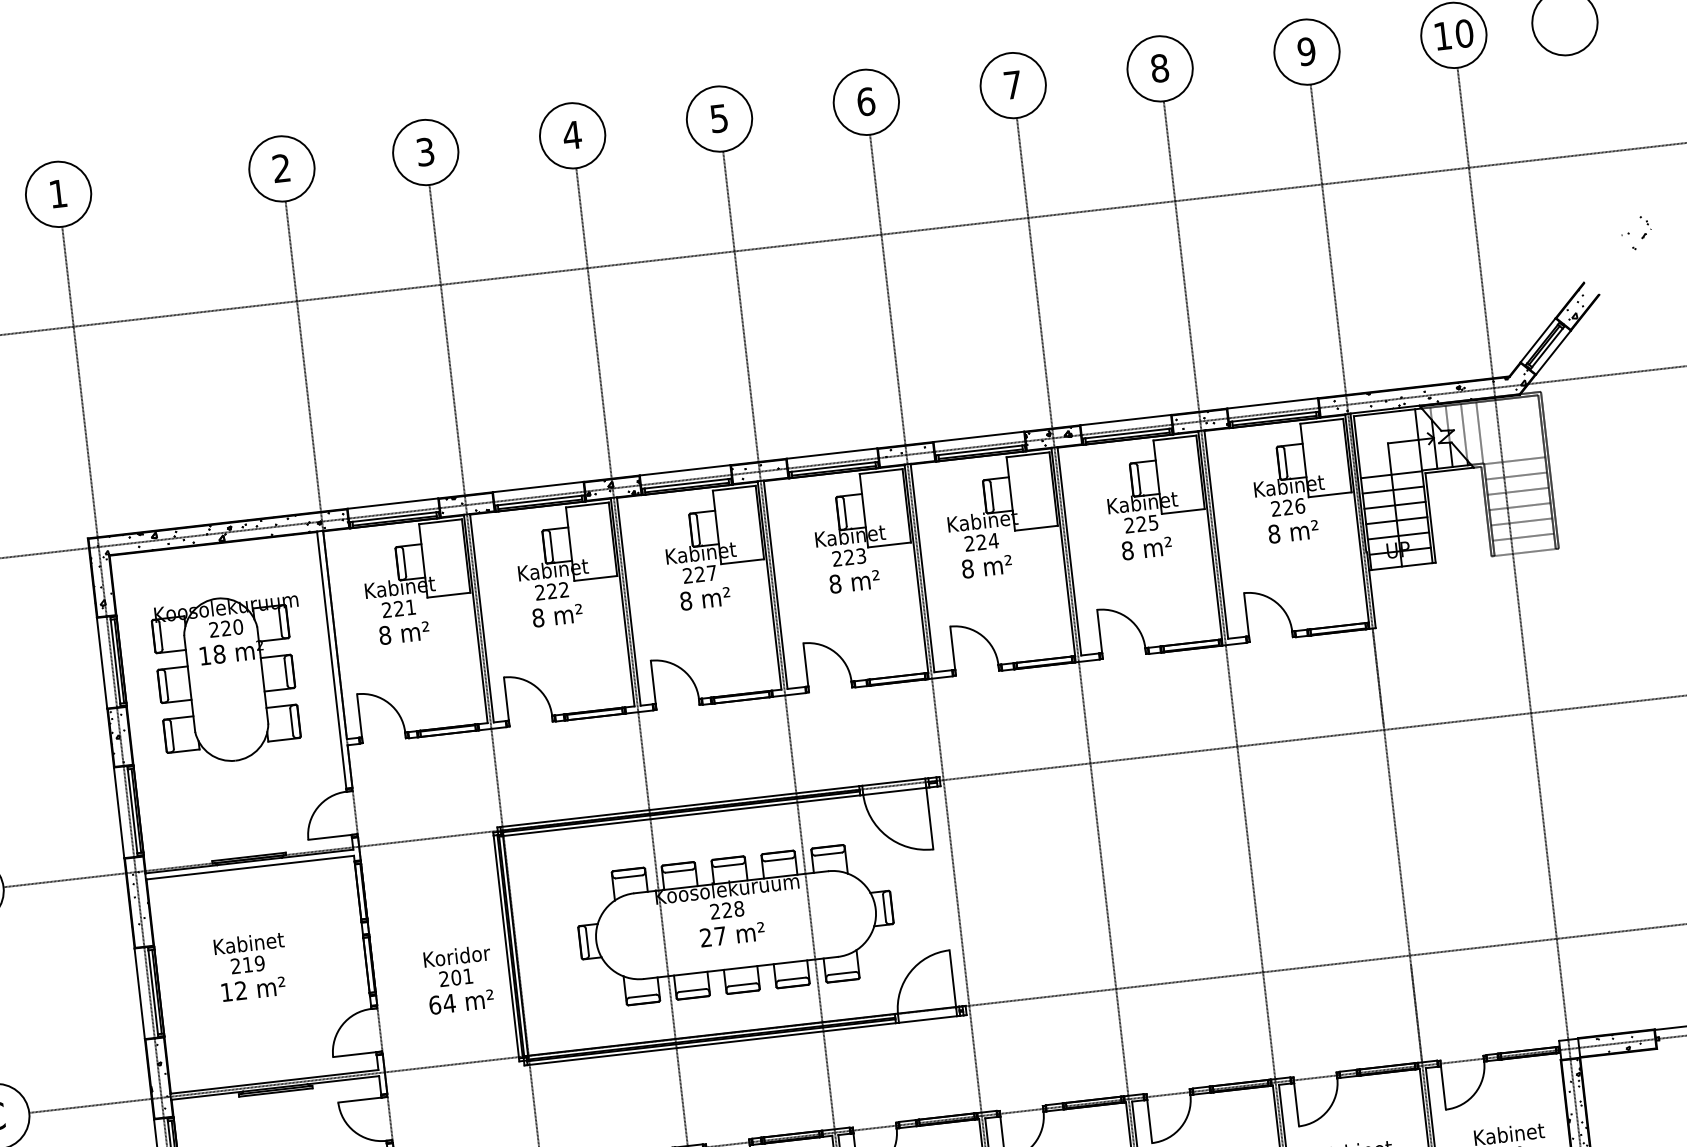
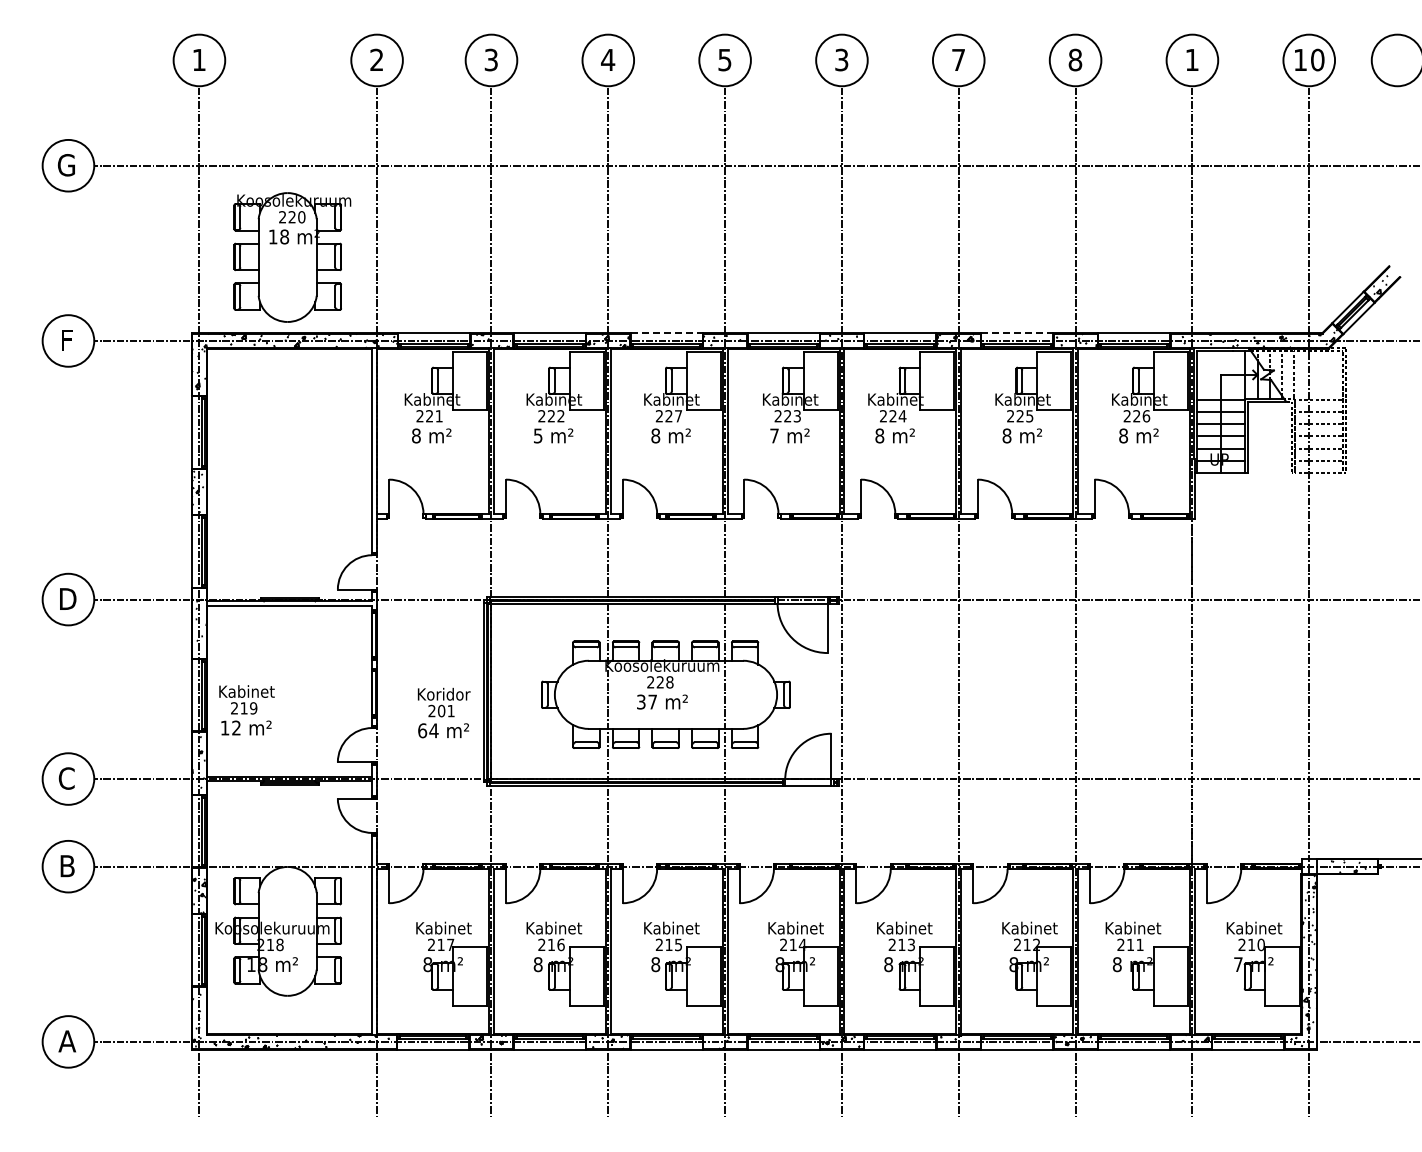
text: (1305, 51) -> (1191, 59), 9 -> 1
text: (865, 101) -> (841, 59), 6 -> 3
line: (1126, 420) -> (1017, 333), solid -> dashed
line: (686, 470) -> (667, 333), solid -> dashed
text: (835, 583) -> (774, 435), 8 -> 7
text: (537, 617) -> (537, 435), 8 -> 5
part: (232, 678) -> (292, 257), moved
text: (706, 938) -> (641, 702), 27 -> 37
text: (251, 967) -> (246, 710), moved

